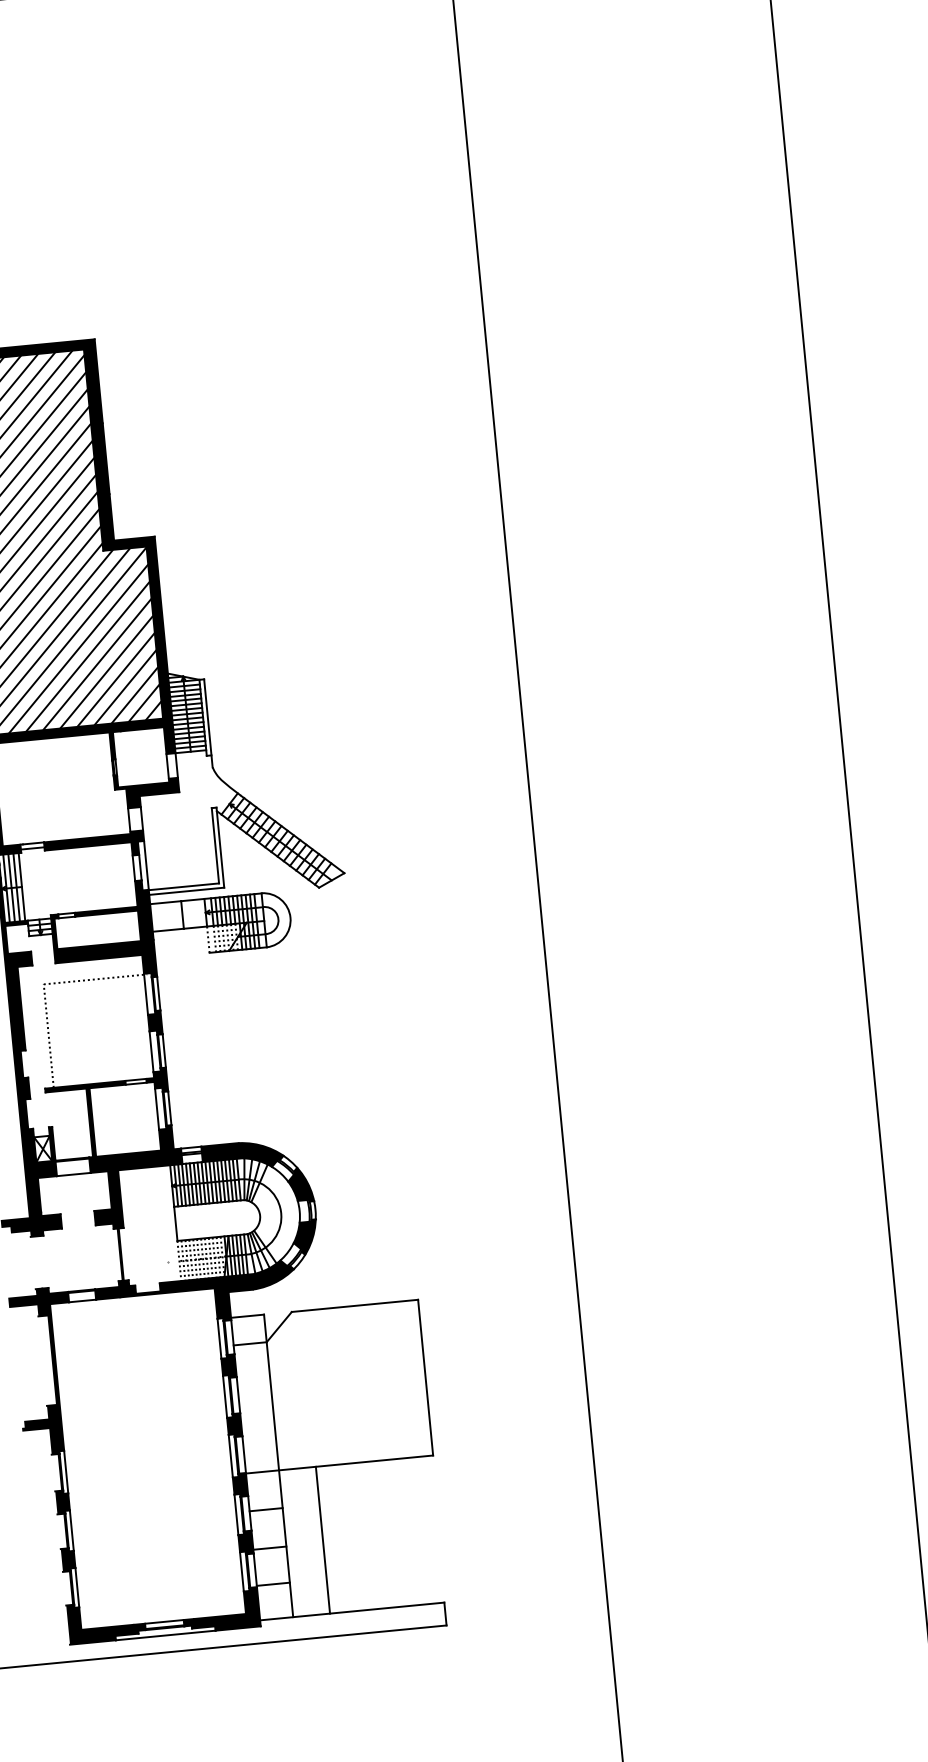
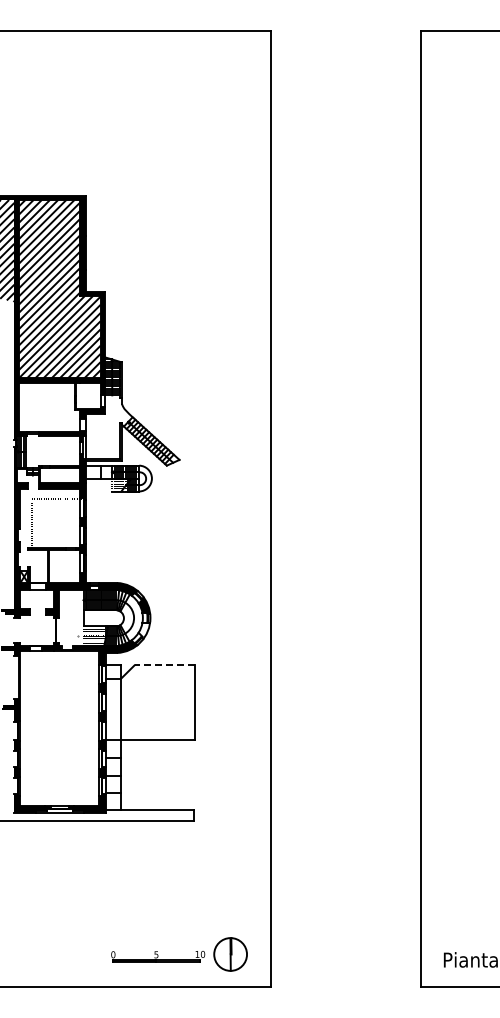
fill: (305, 1237) -> (144, 630), removed
line: (354, 1306) -> (164, 665), solid -> dashed
line: (321, 1539) -> (138, 774), removed

